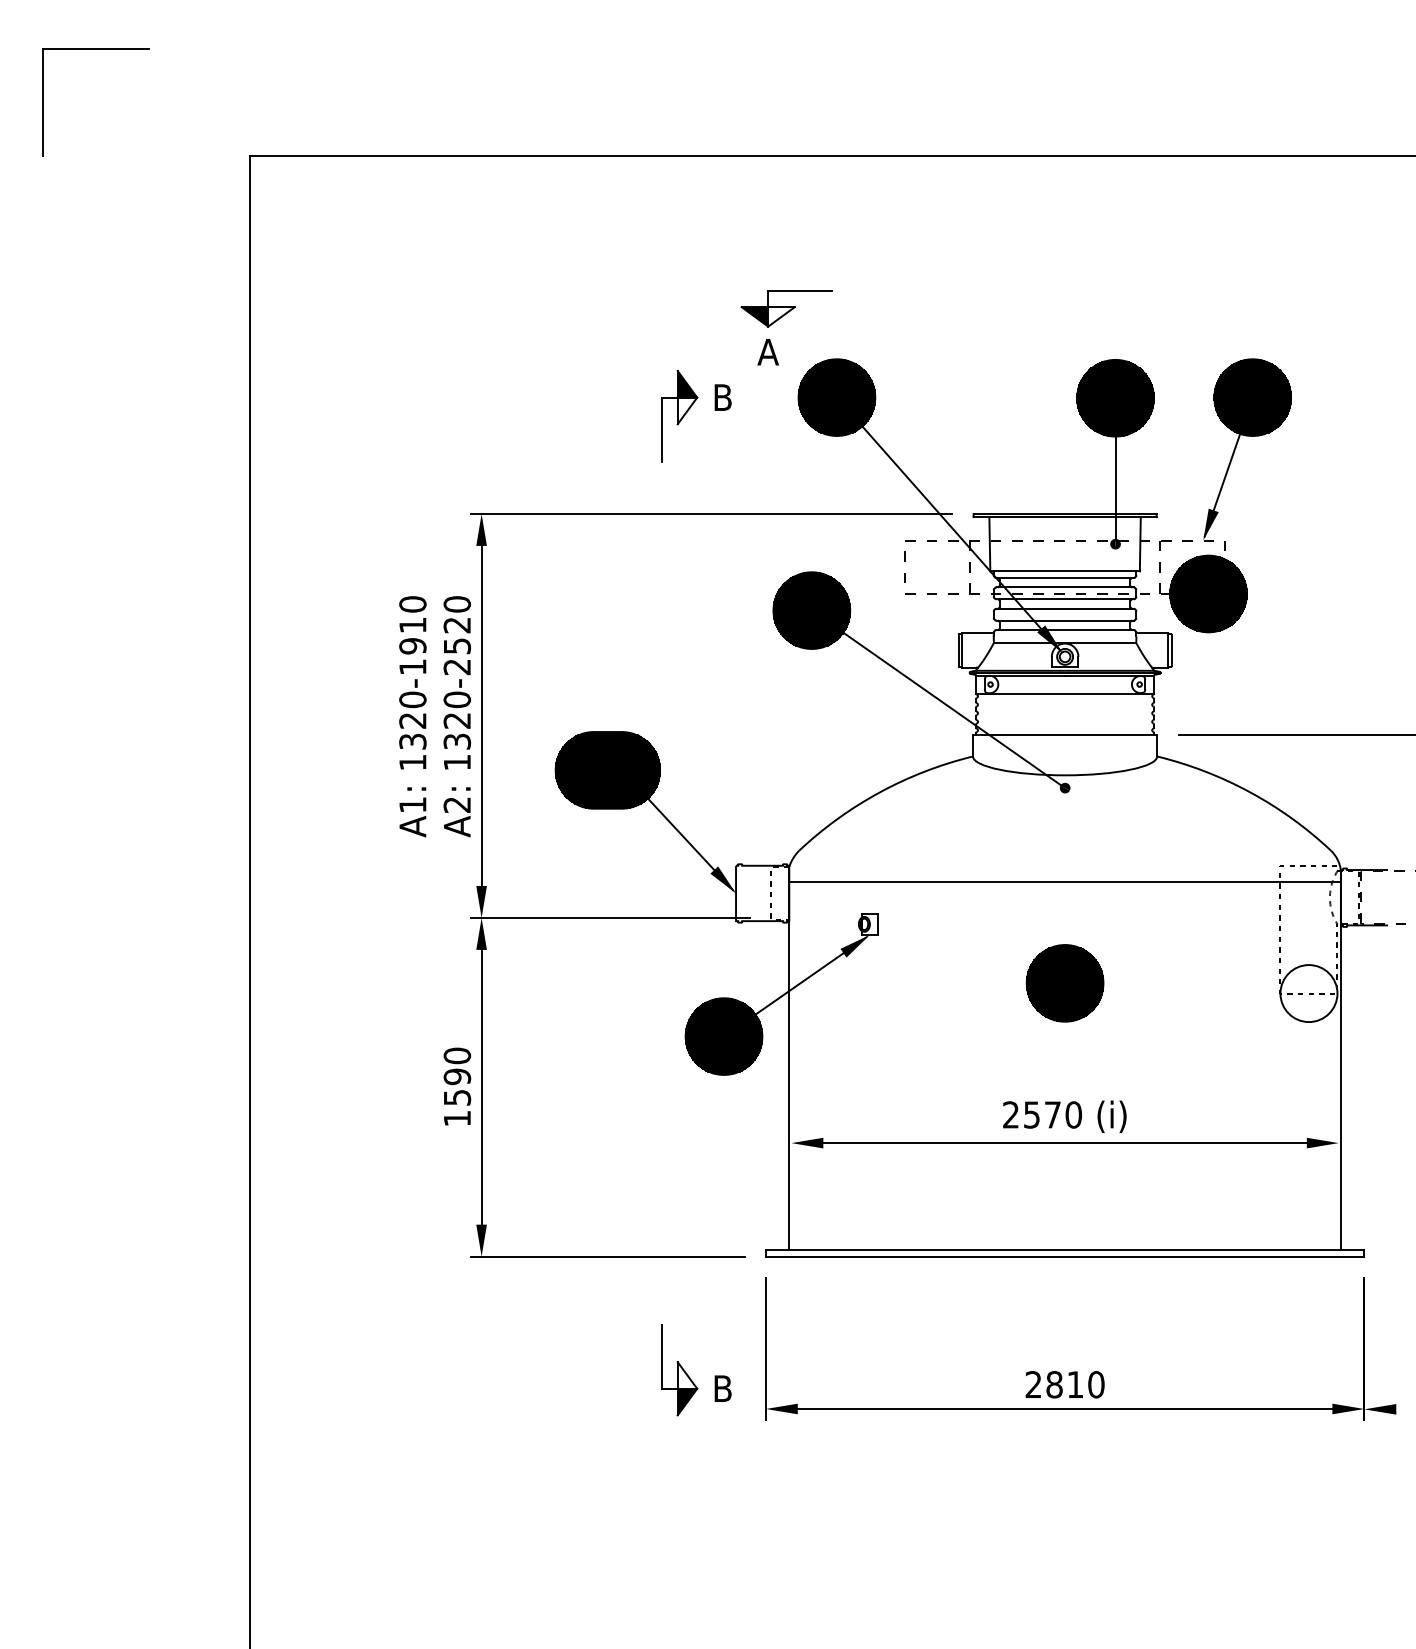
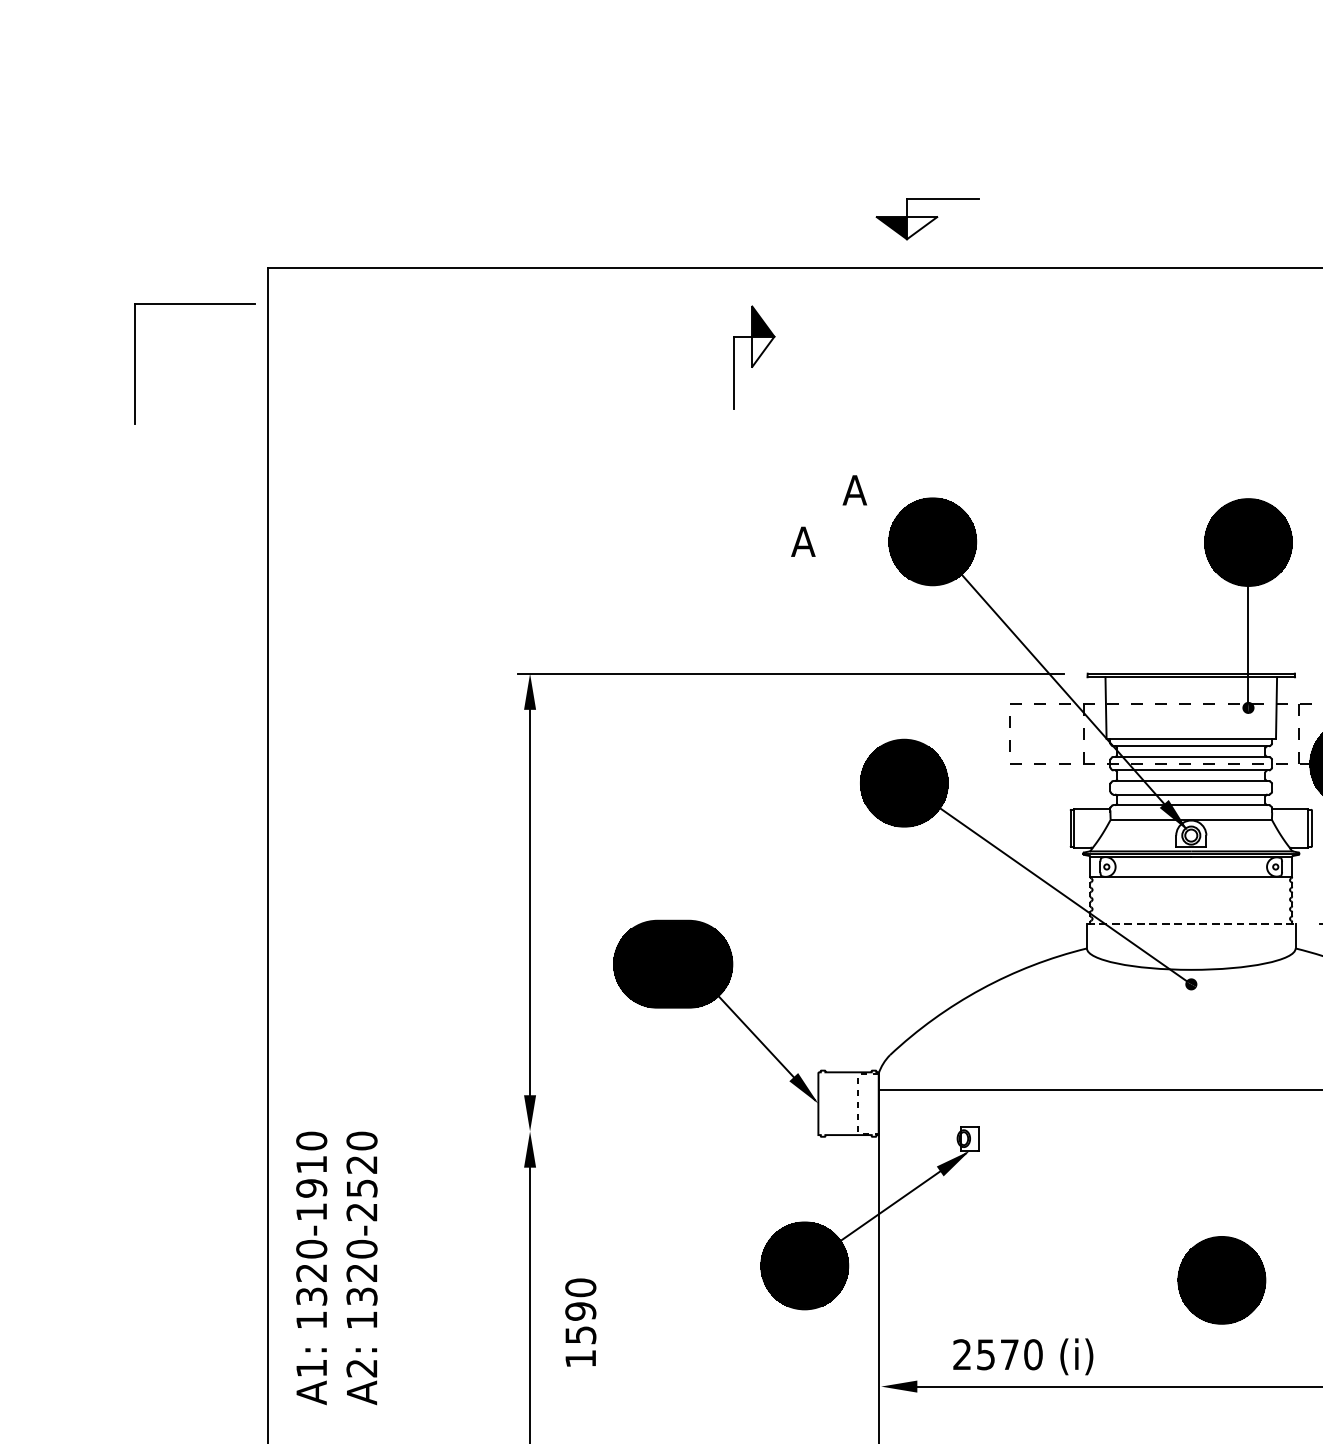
part: (43, 102) -> (135, 363), moved
part: (786, 308) -> (927, 218), moved
text: (722, 397) -> (803, 541), B -> A
part: (679, 416) -> (754, 358), moved
text: (435, 716) -> (337, 1268), moved
line: (1065, 734) -> (1191, 923), solid -> dashed
line: (609, 917) -> (675, 1130), removed
part: (1064, 983) -> (1221, 1280), moved
text: (457, 1086) -> (580, 1322), moved
text: (1064, 1116) -> (1022, 1356), moved

